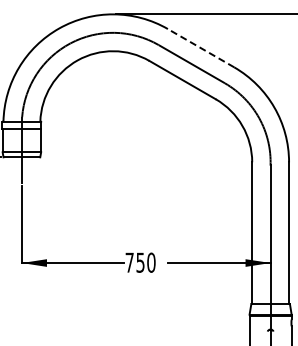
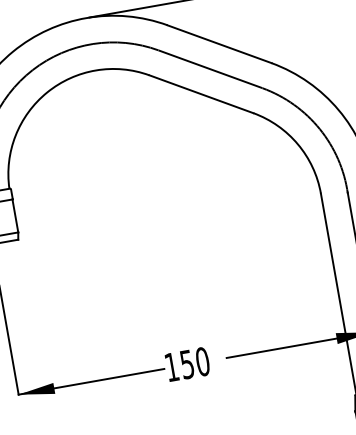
line: (200, 47) -> (218, 43), dashed -> solid
text: (129, 262) -> (171, 366), 750 -> 150

